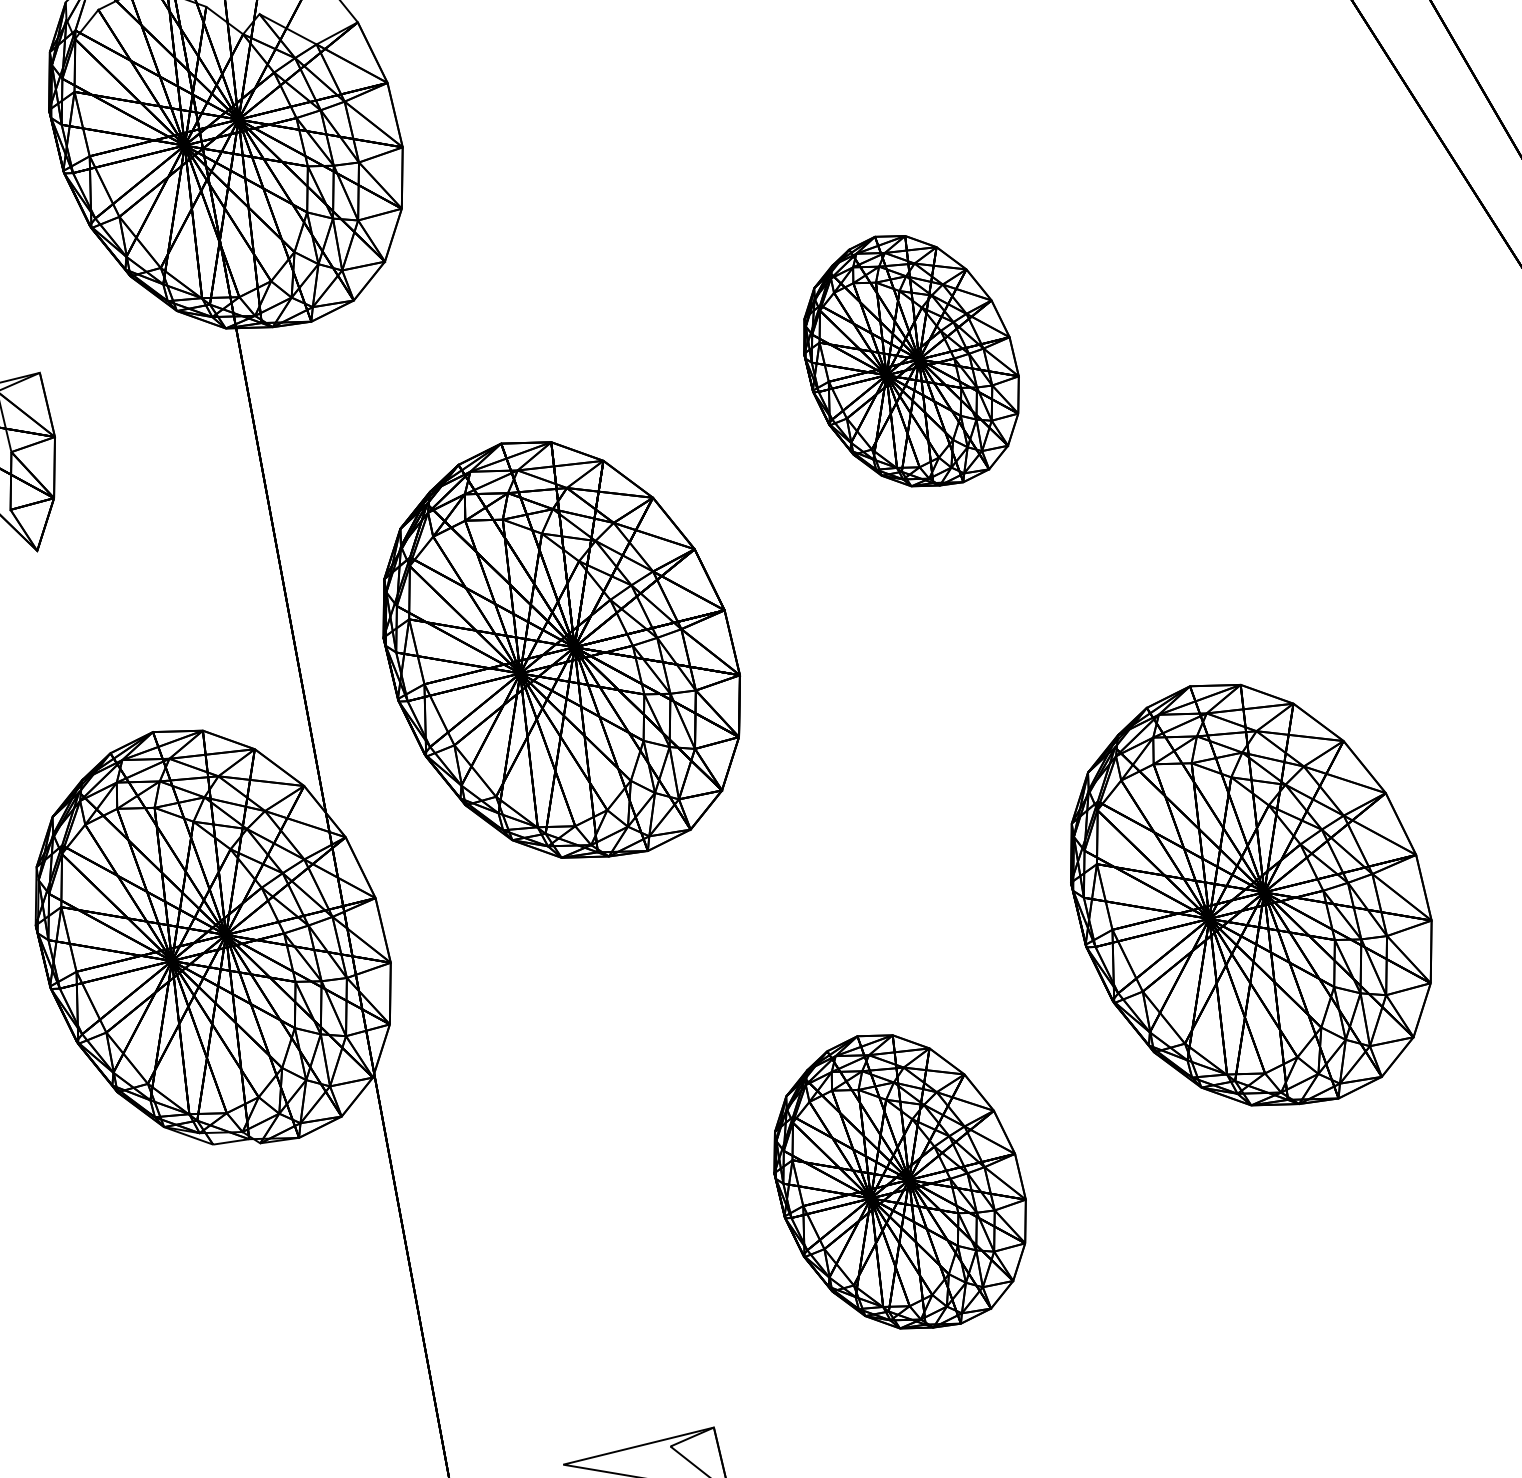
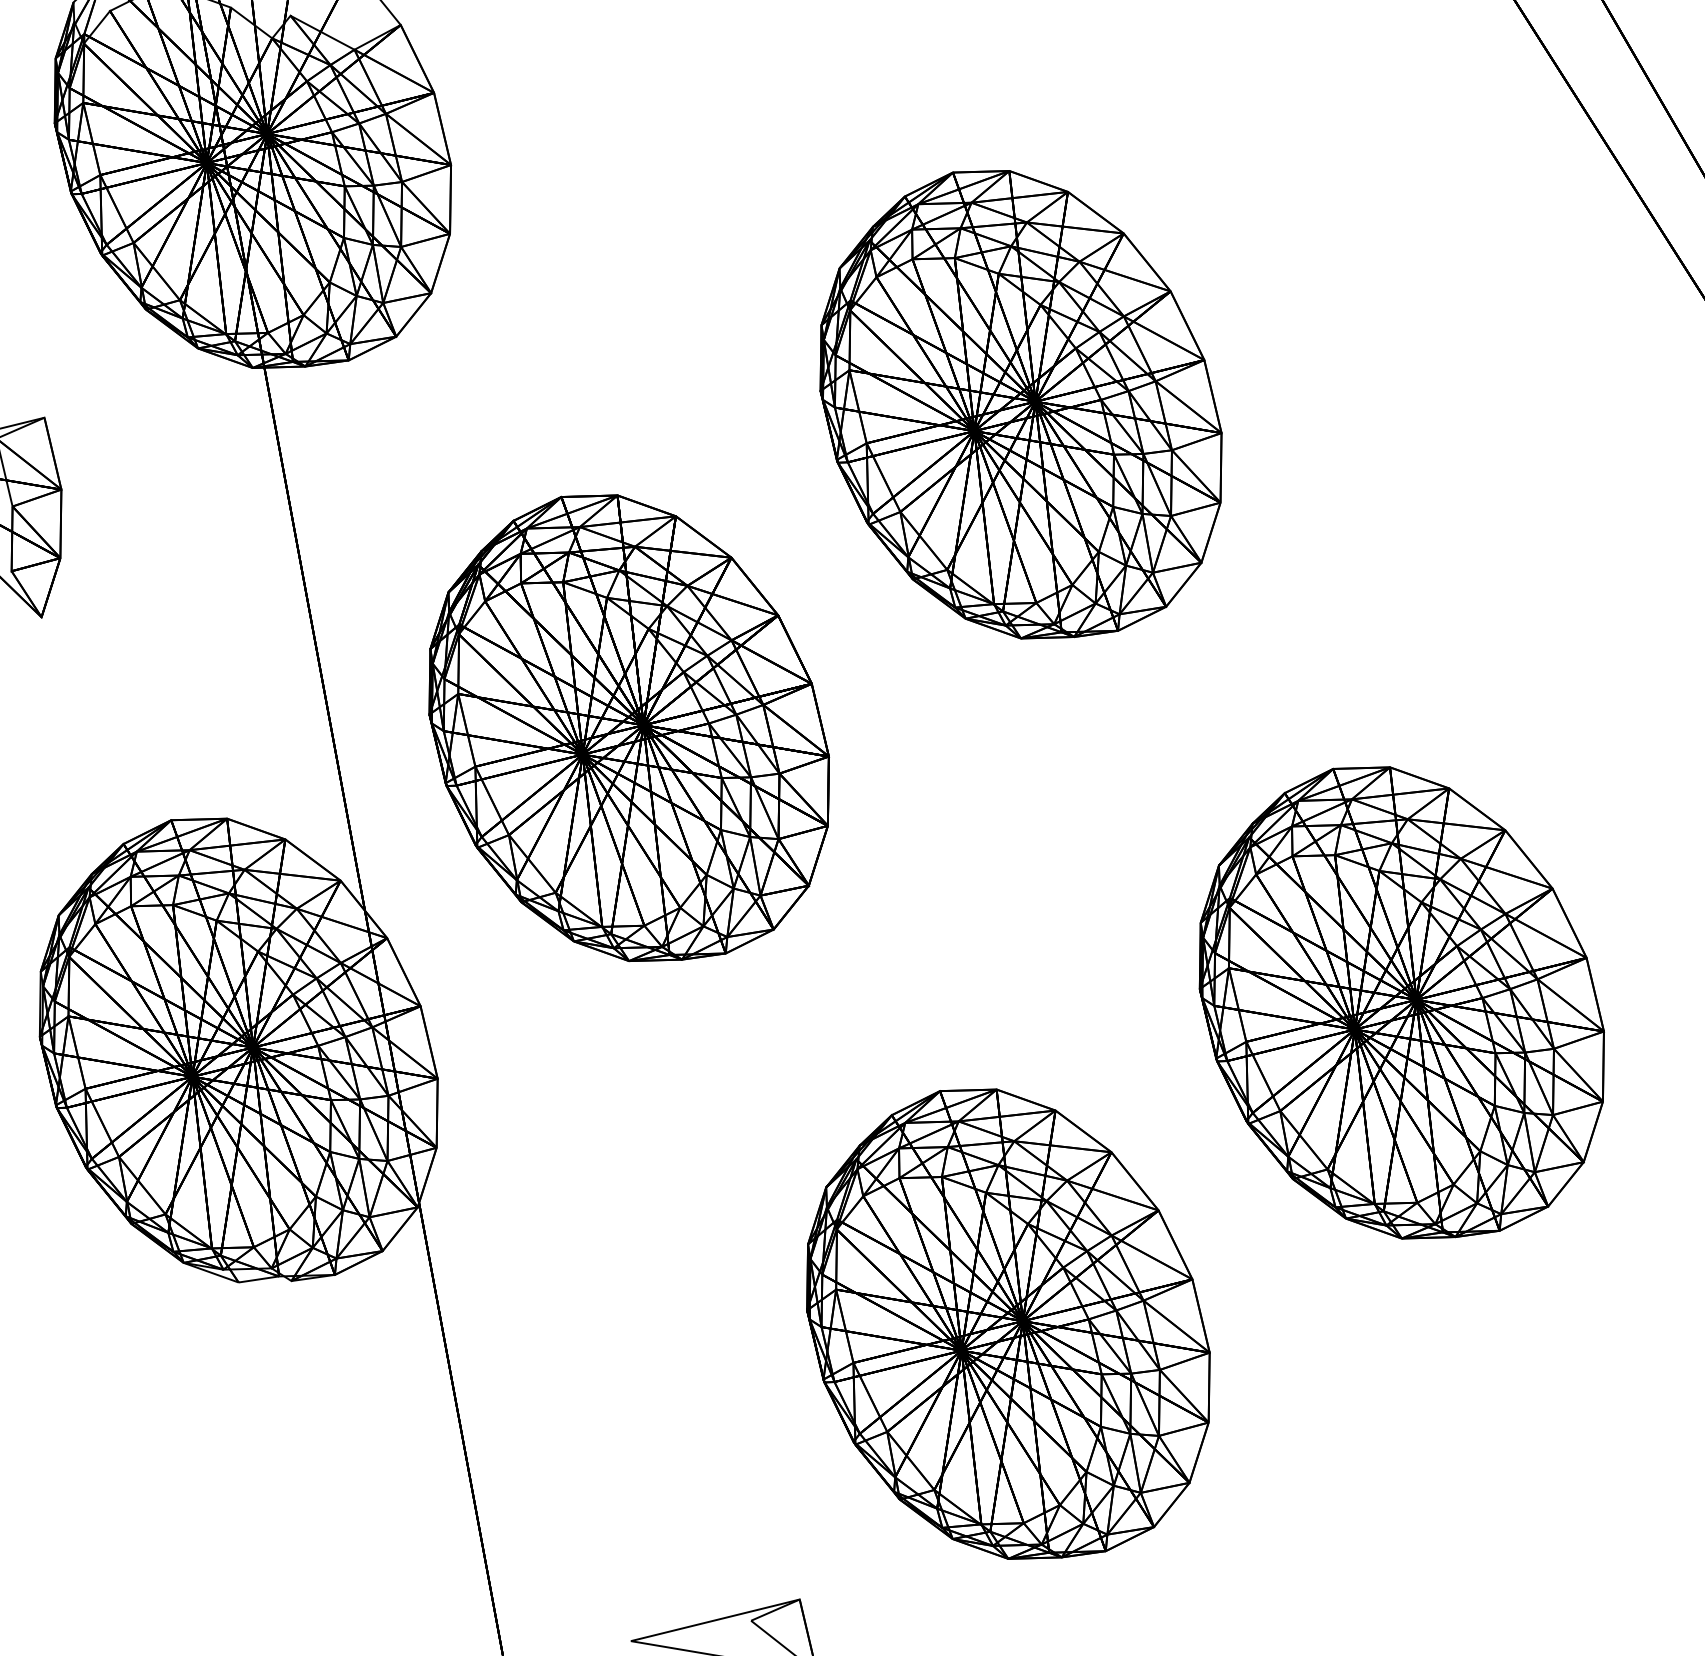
part: (911, 360) -> (1021, 403), size x1.67
part: (899, 1181) -> (1007, 1323), size x1.43

